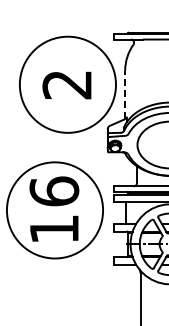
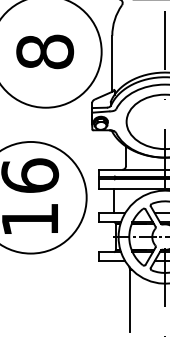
text: (67, 84) -> (45, 51), 2 -> 8
line: (125, 94) -> (112, 63), dashed -> solid

